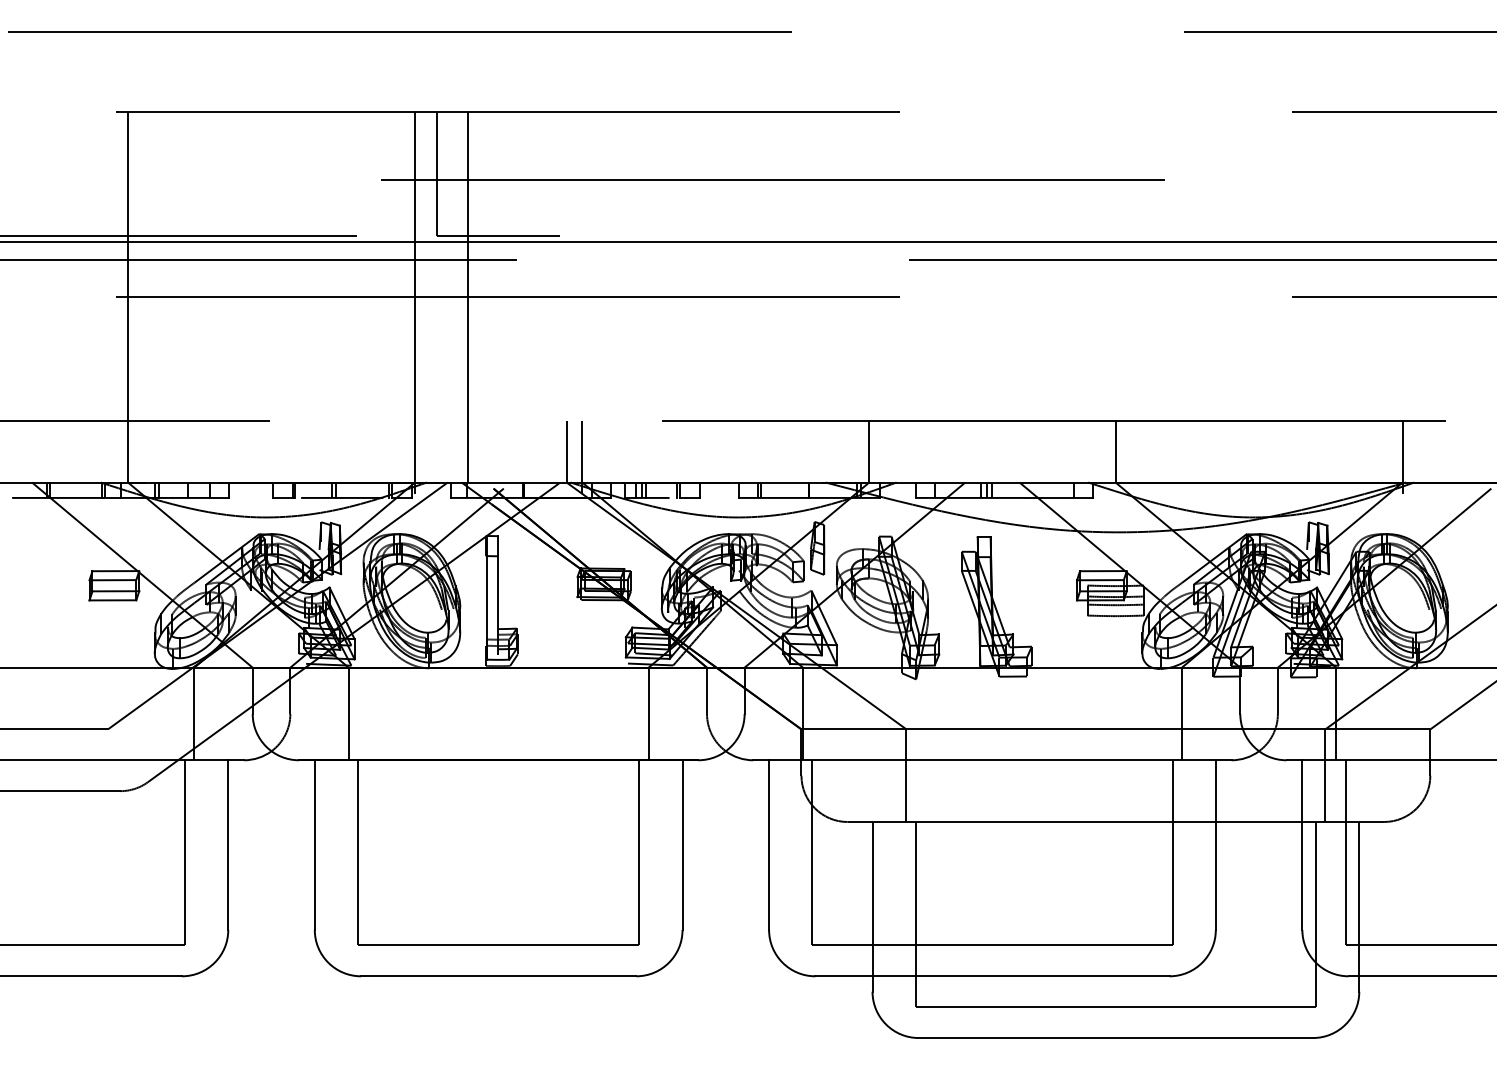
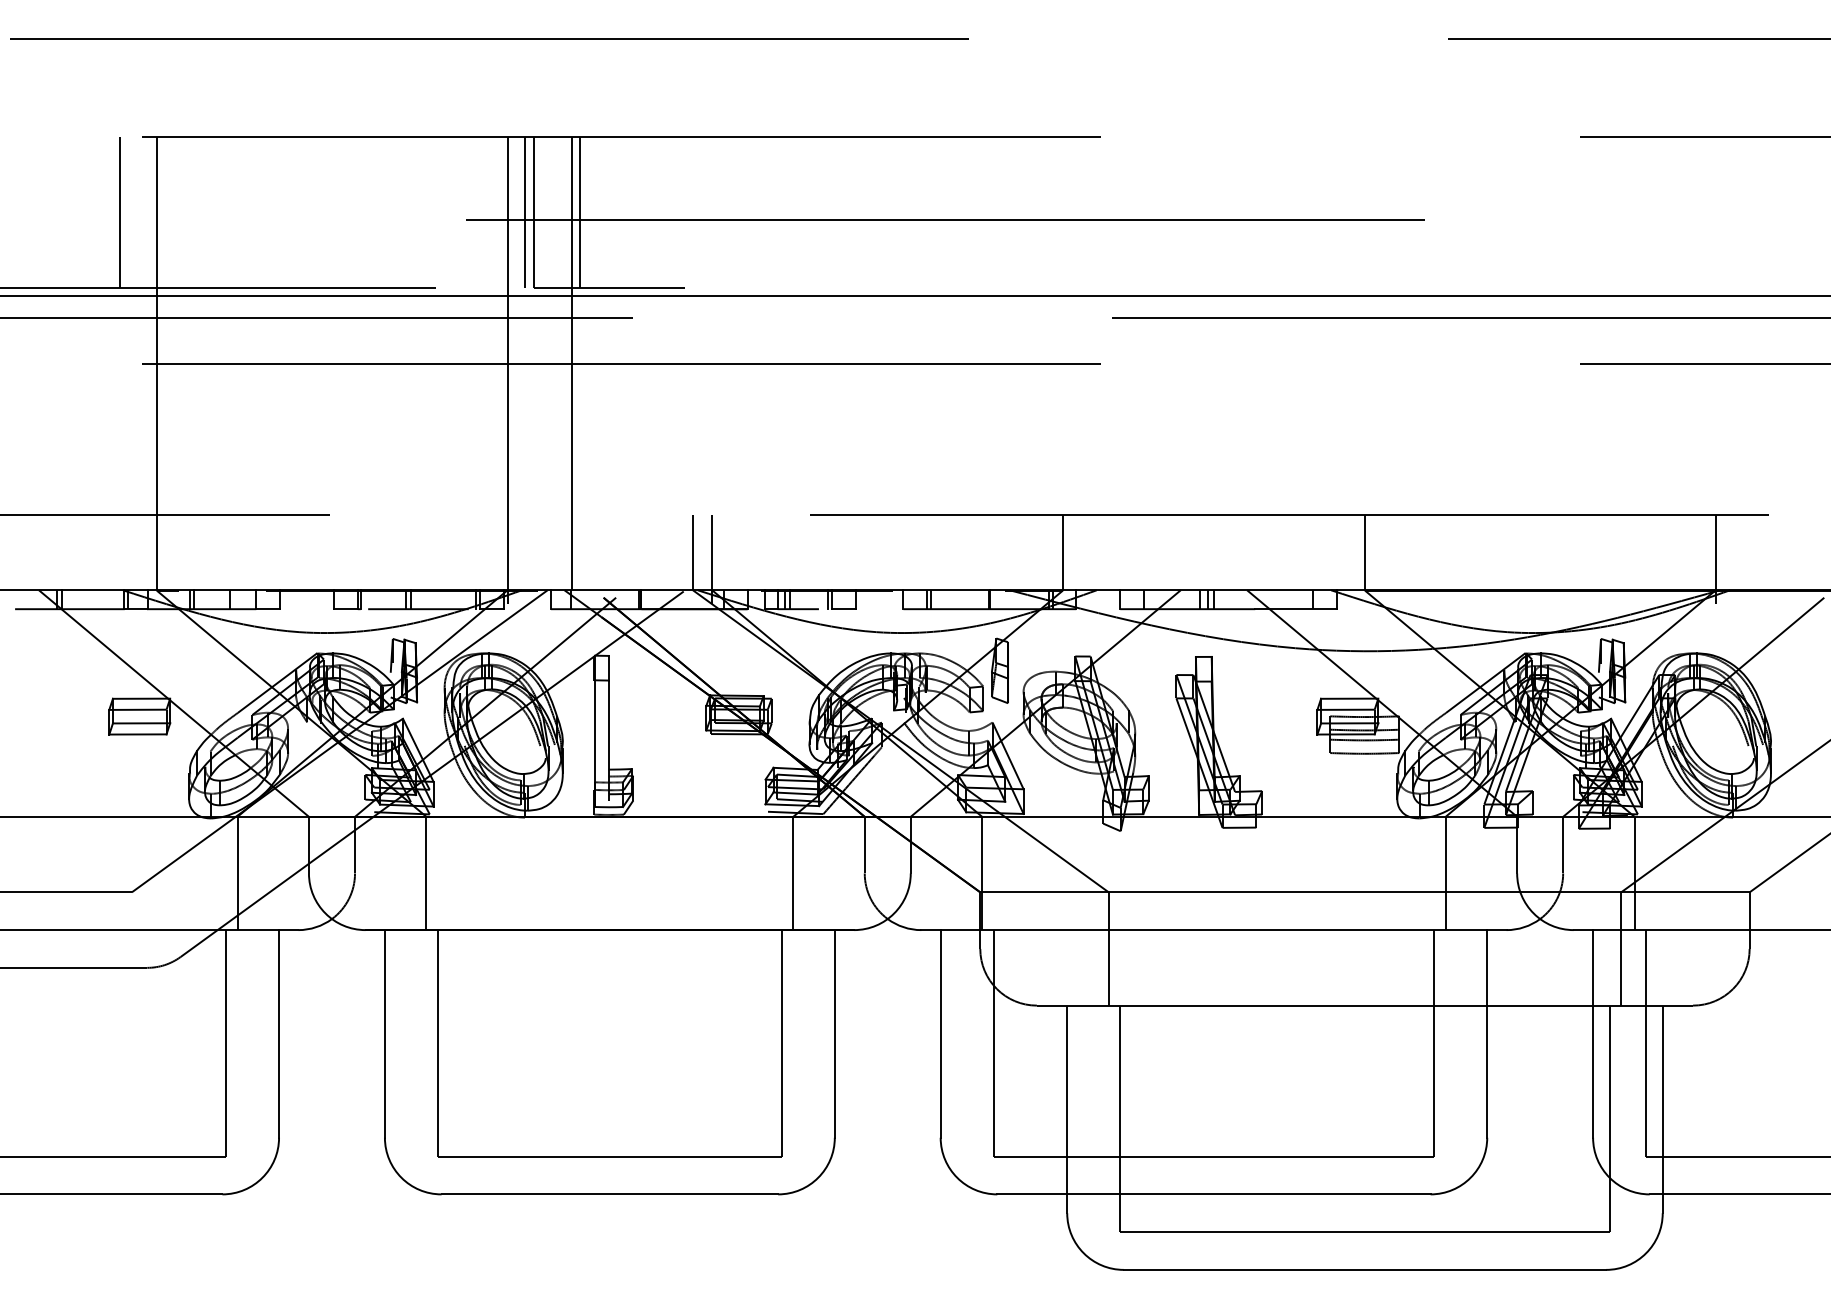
line: (98, 173) -> (120, 212), added
line: (429, 173) -> (525, 212), added
line: (473, 173) -> (579, 212), added

